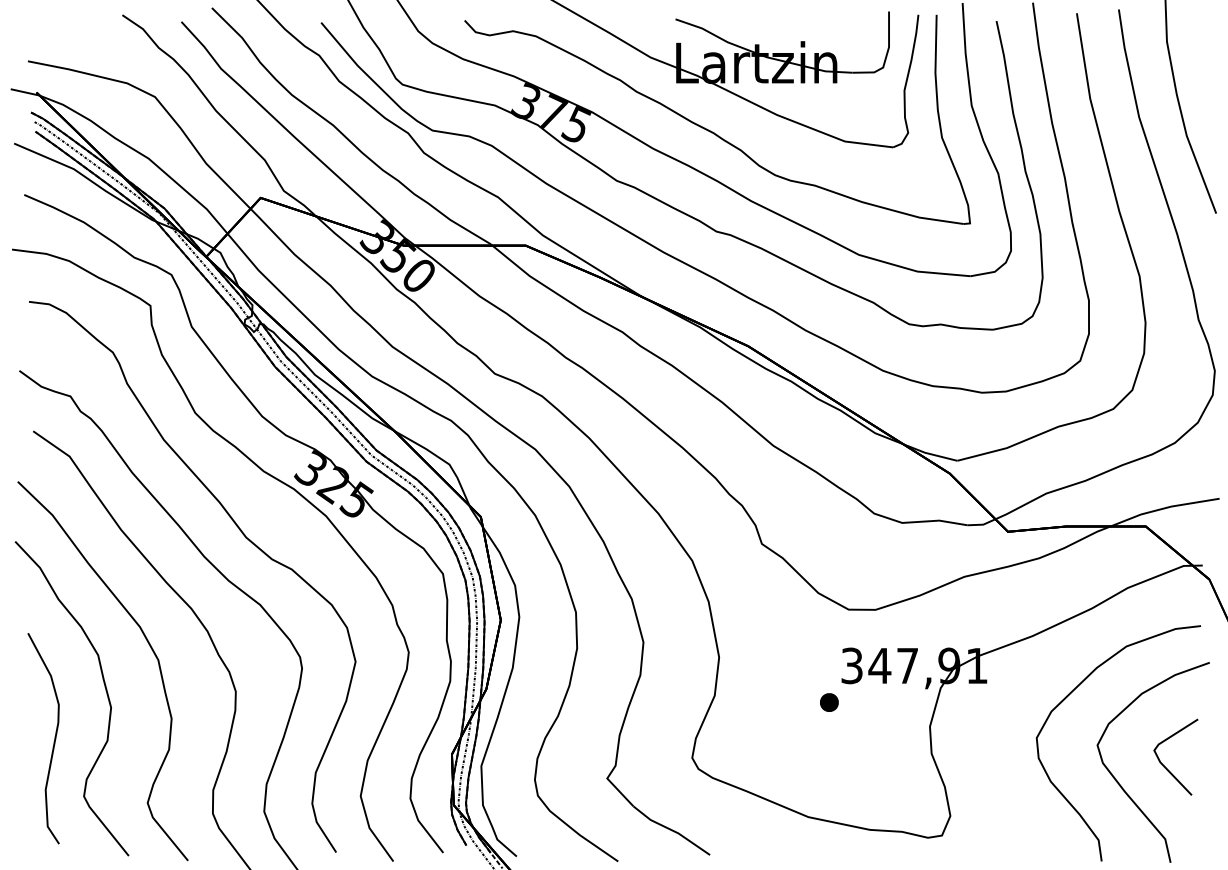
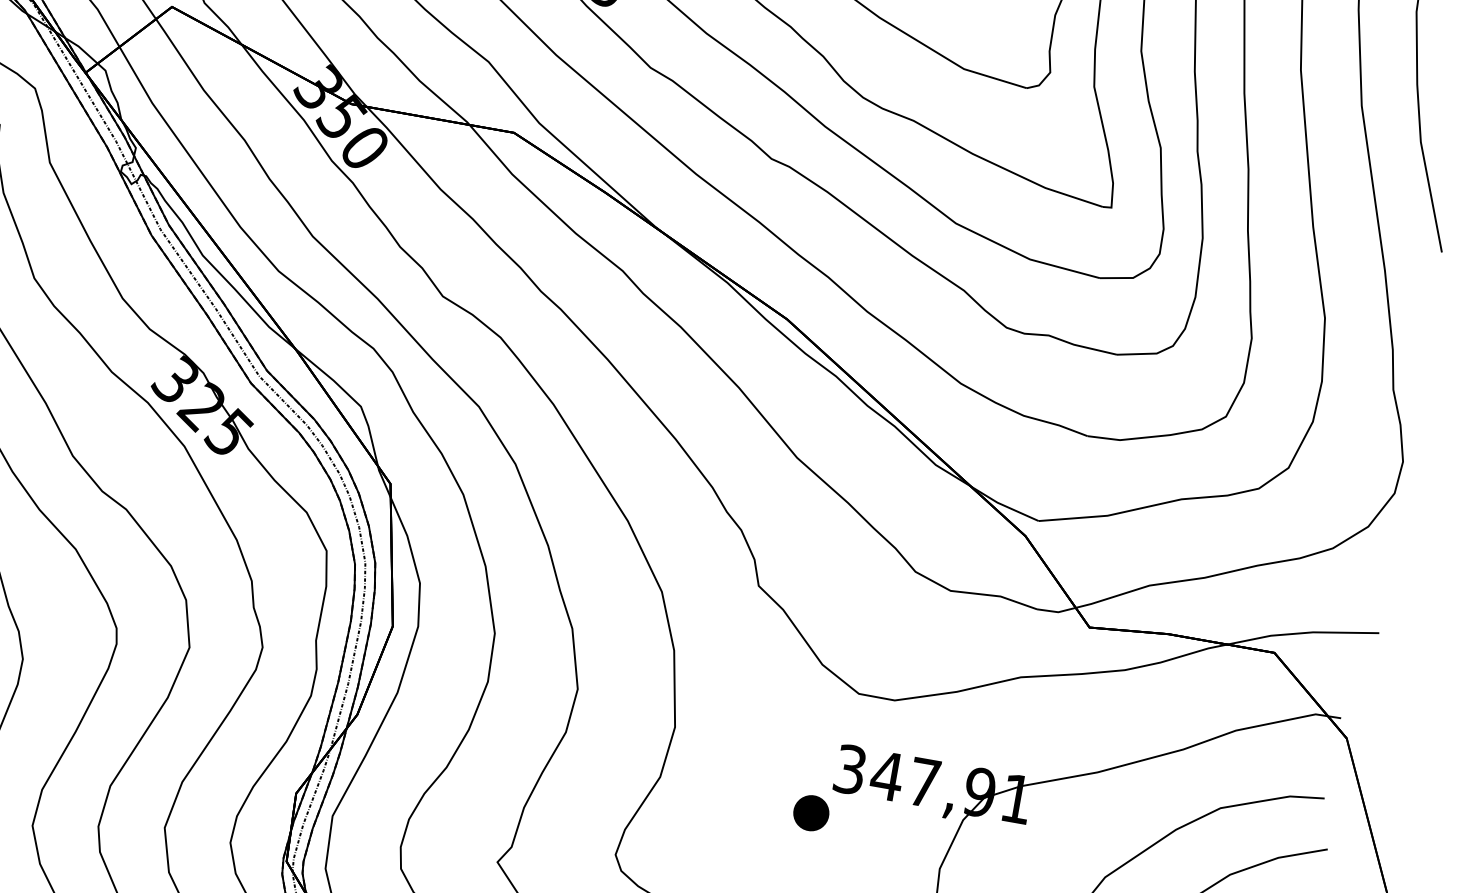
part: (829, 702) -> (811, 813), size x1.4

